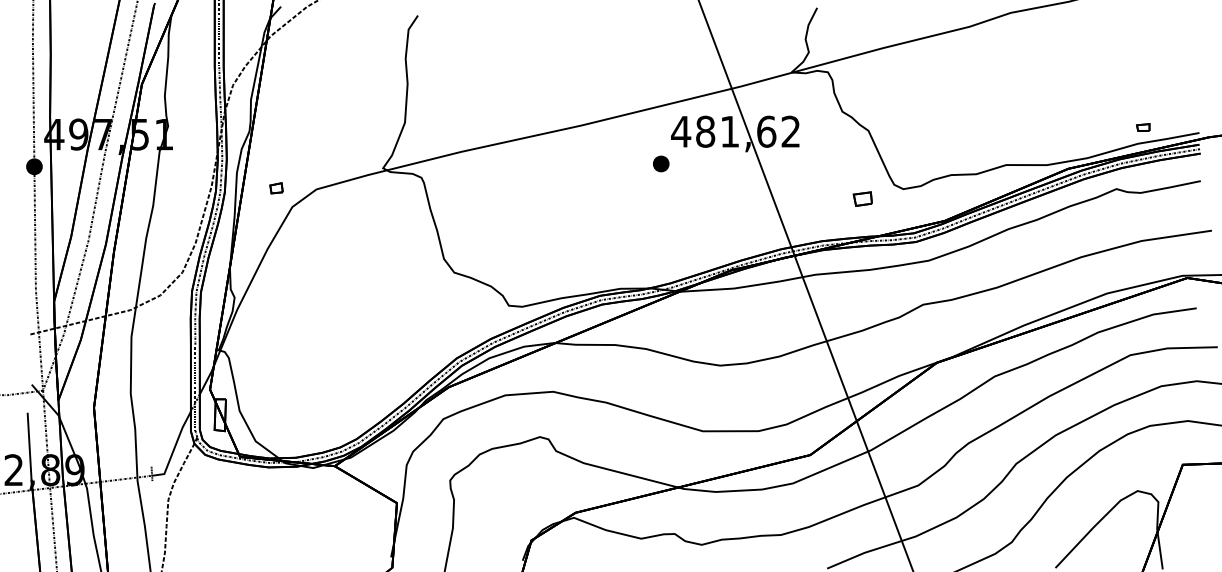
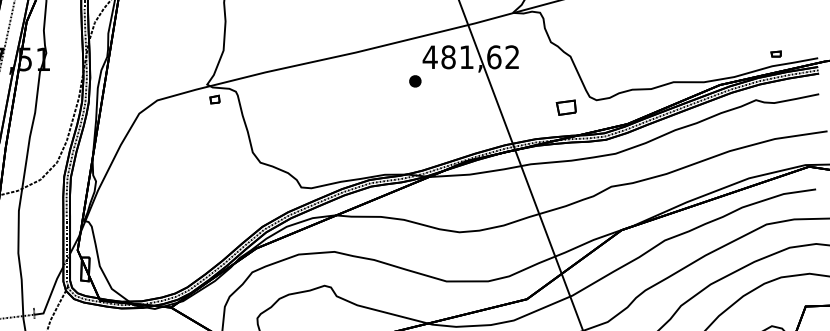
part: (276, 188) -> (214, 99), moved
part: (862, 198) -> (565, 107), size x1.4

